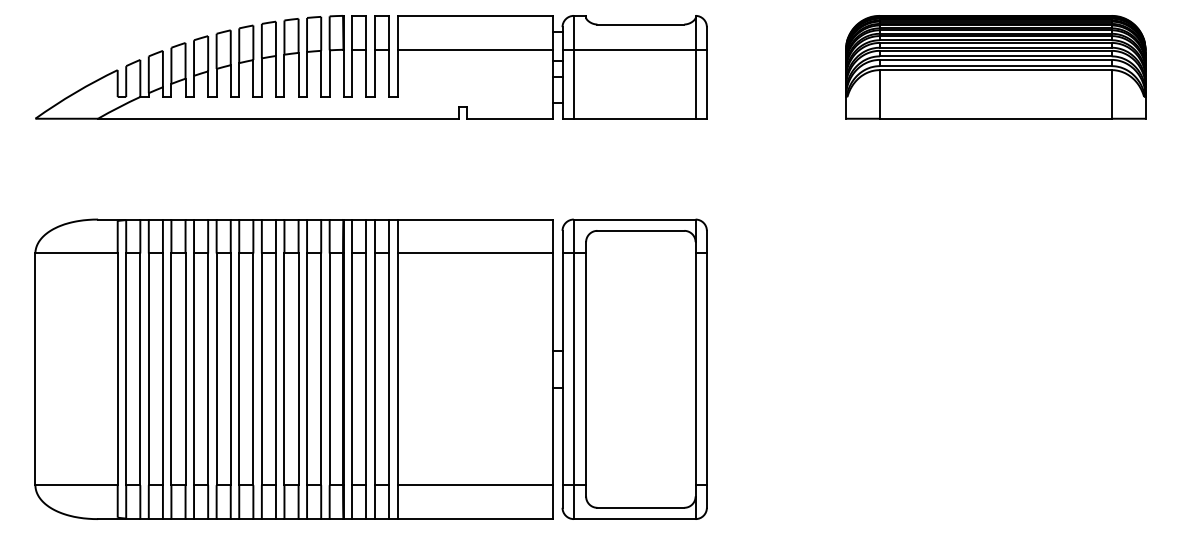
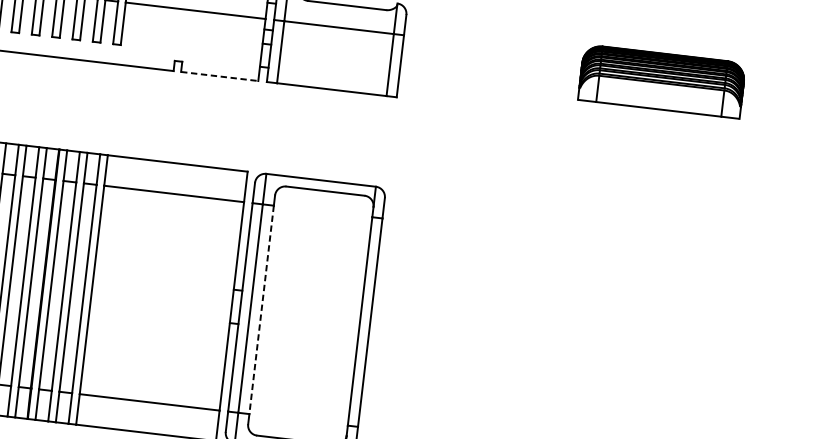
part: (995, 67) -> (661, 81), size x0.6
line: (510, 118) -> (220, 76), solid -> dashed
line: (586, 369) -> (261, 310), solid -> dashed

